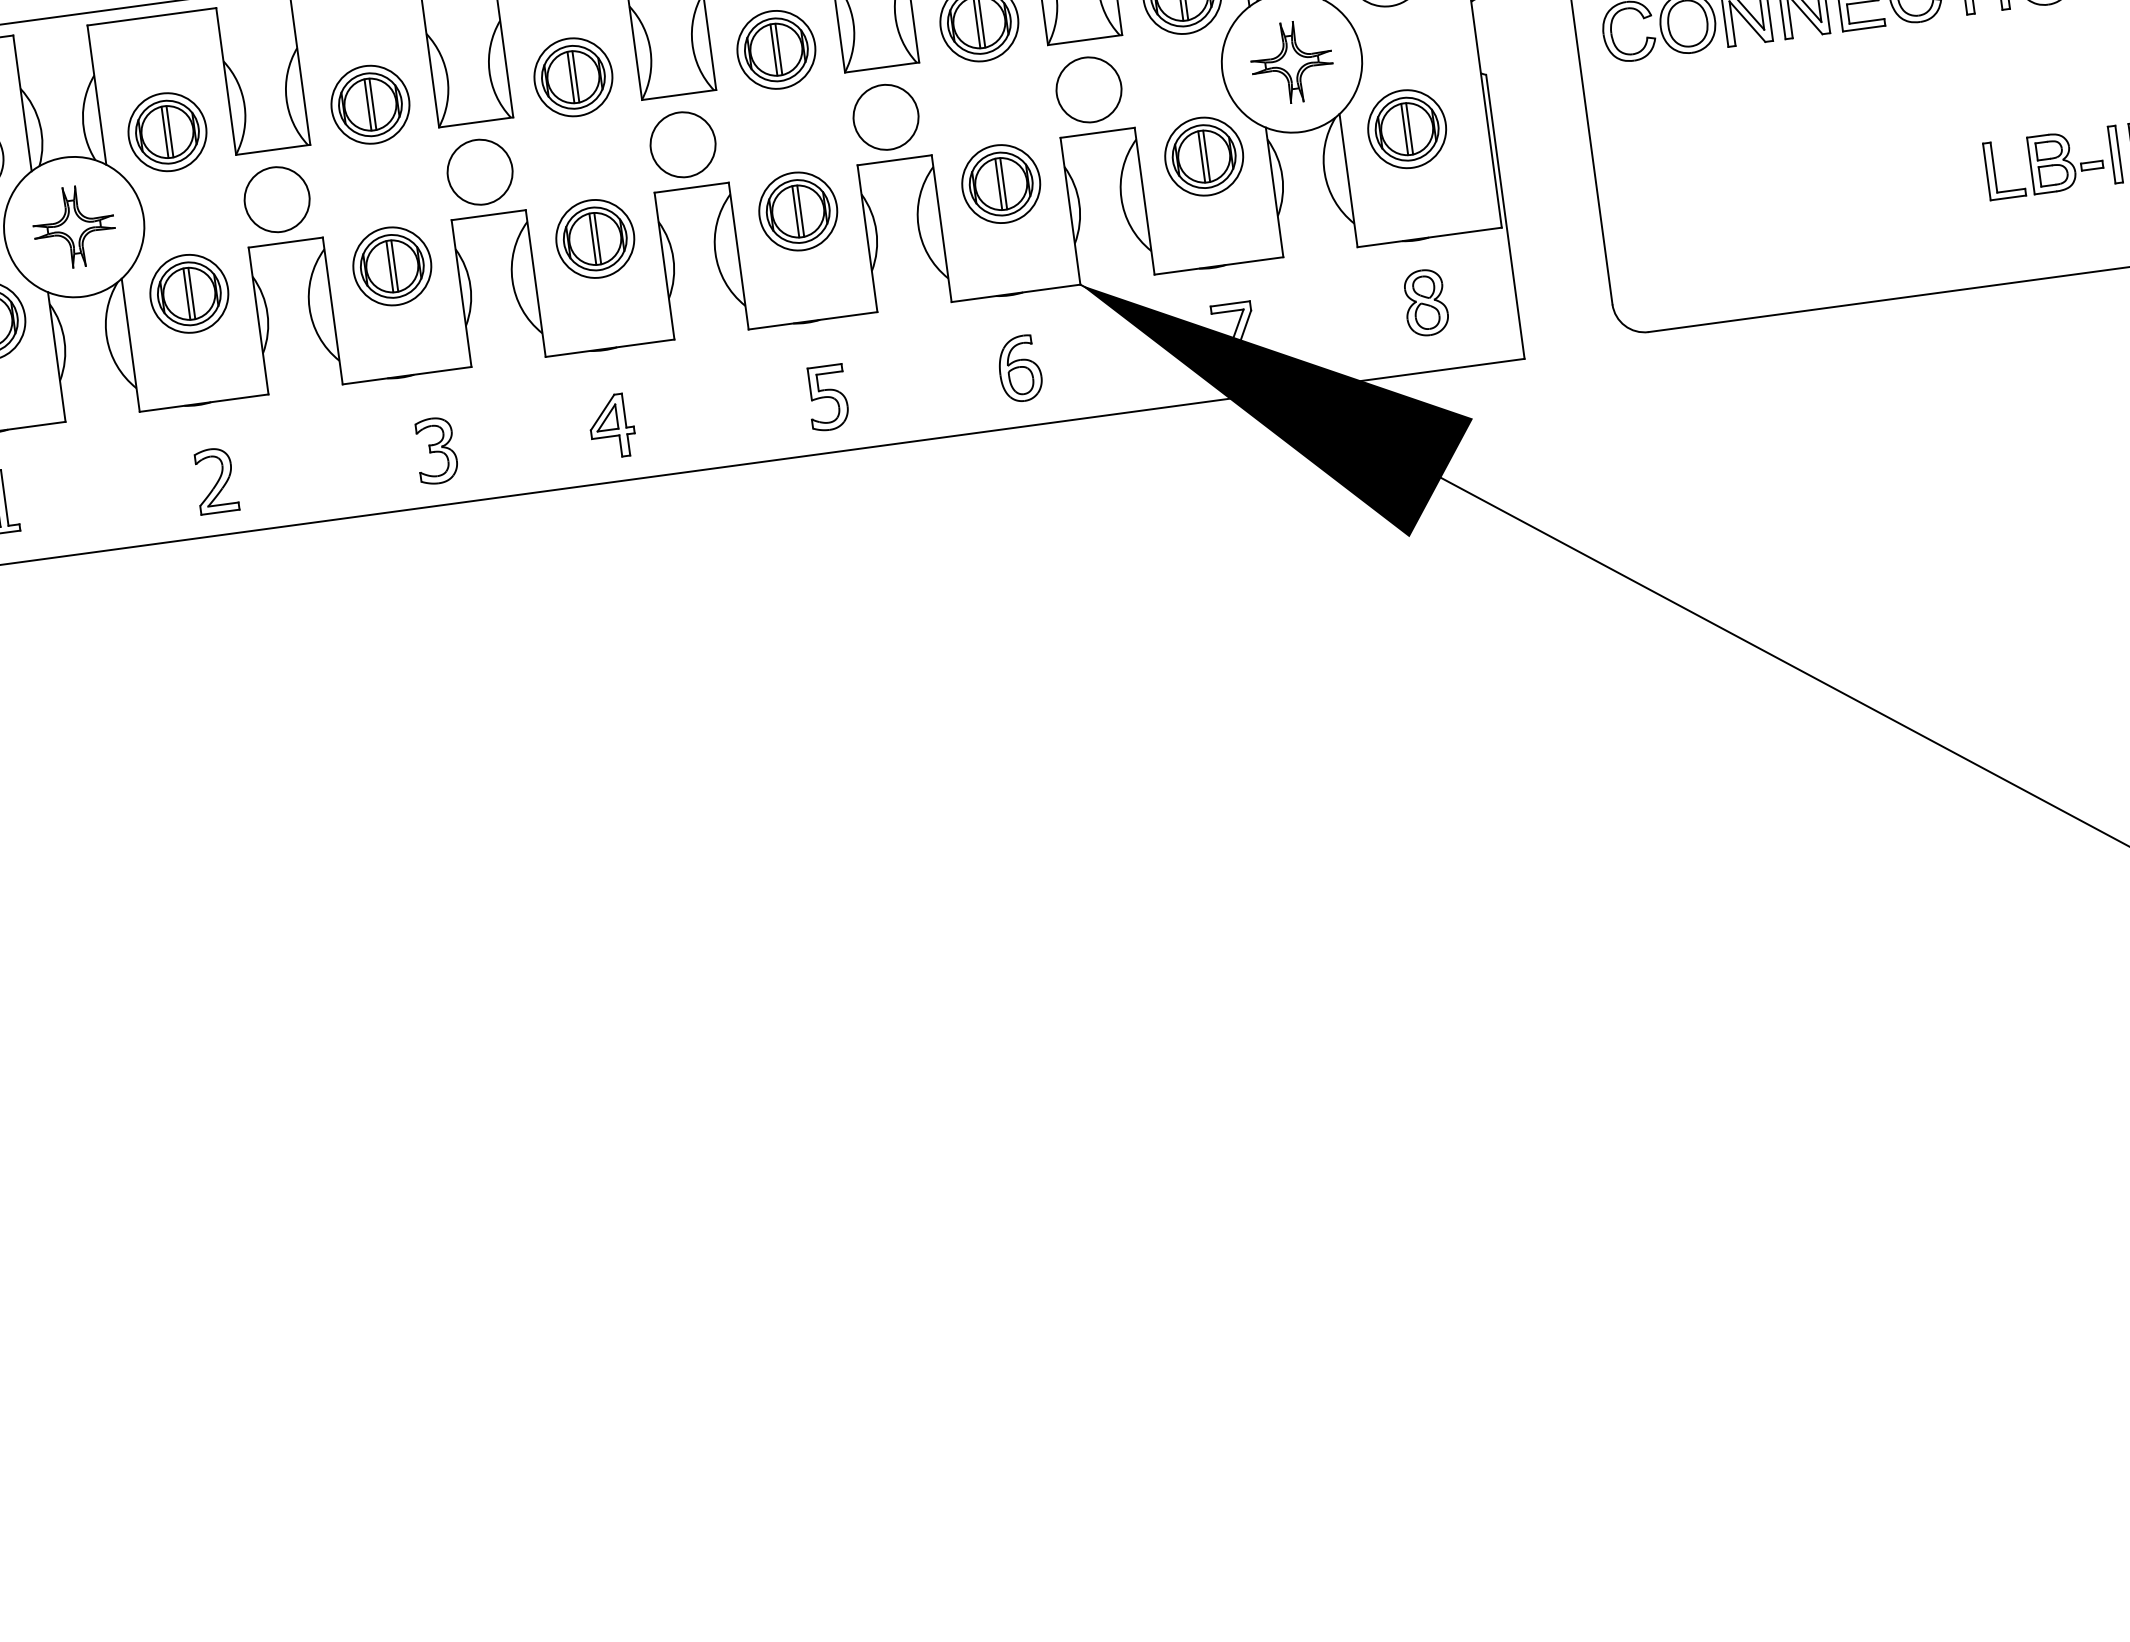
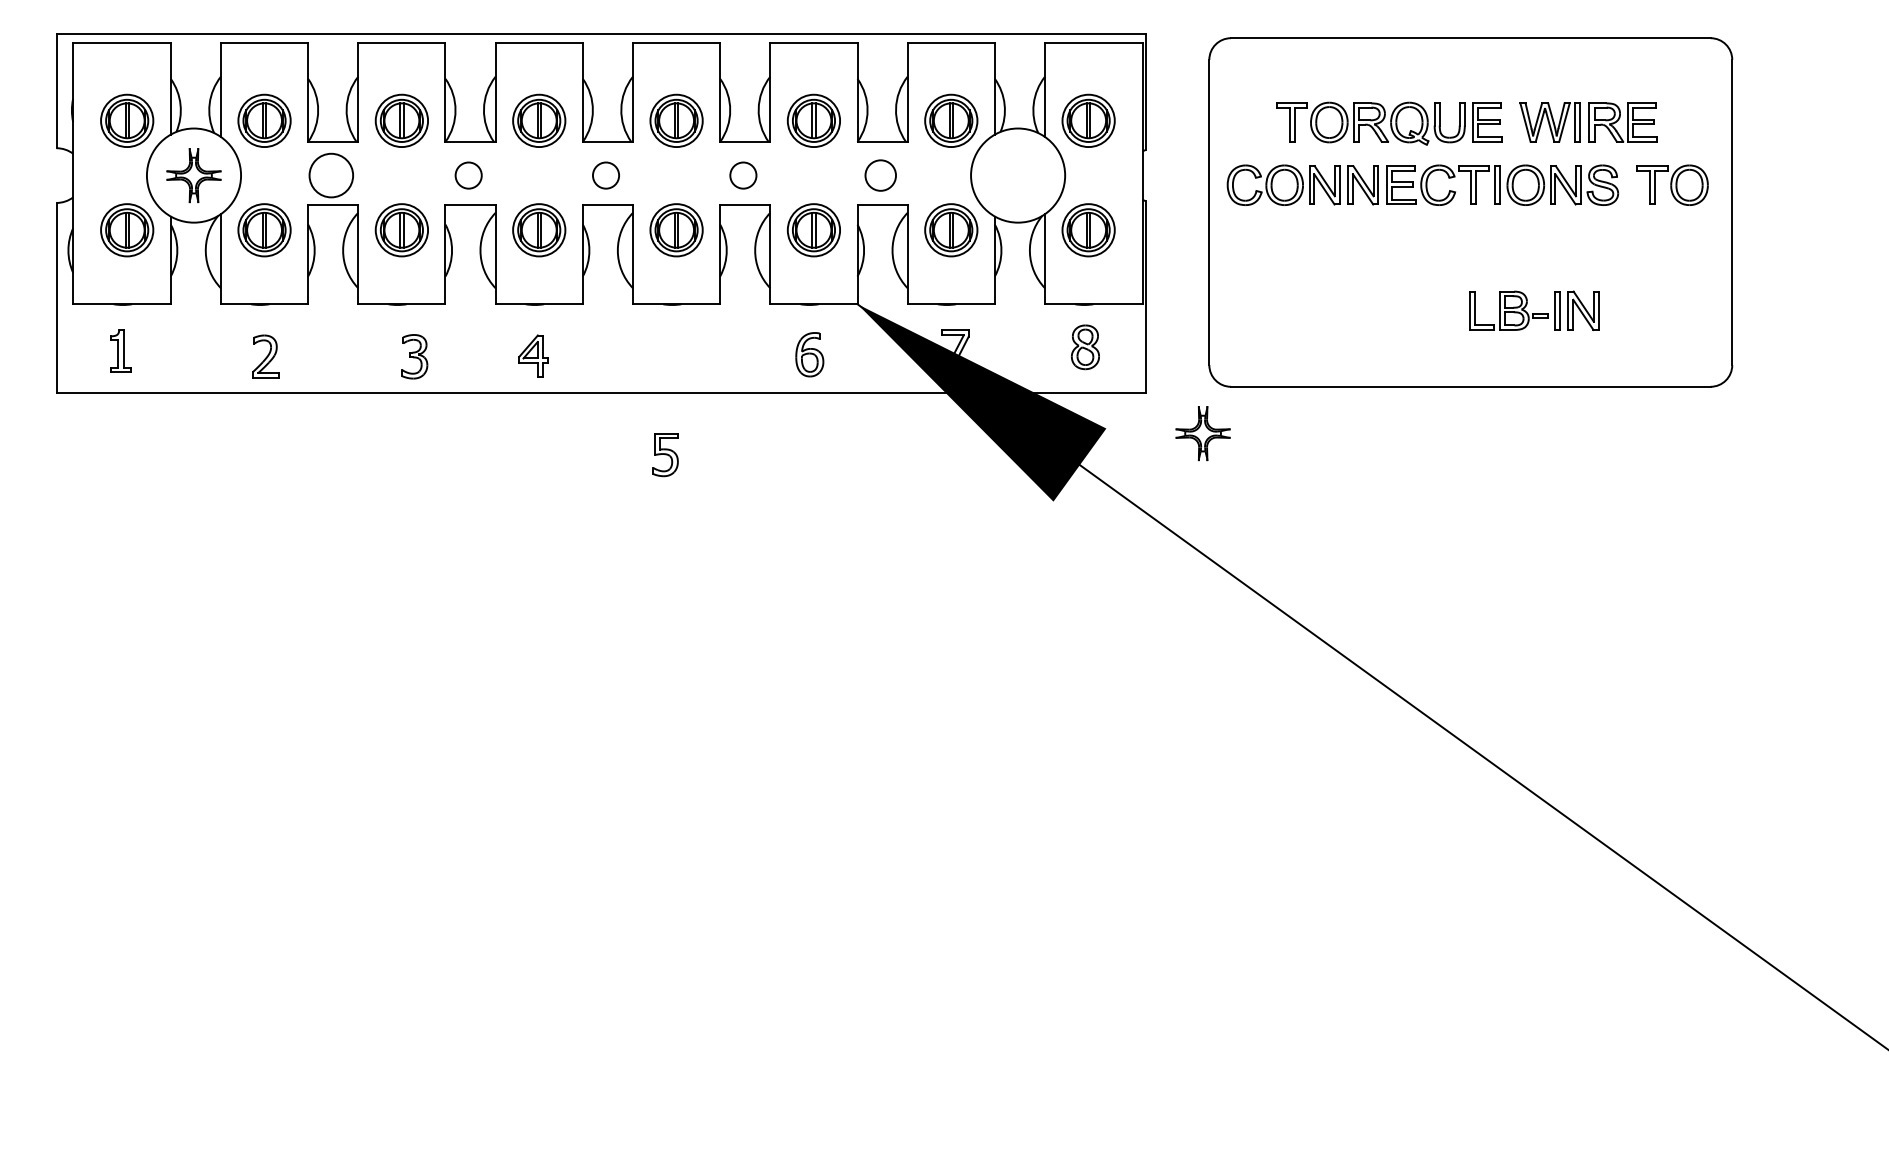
part: (1291, 62) -> (1202, 433), moved
circle: (1088, 89) -> (880, 175), size x0.7
circle: (886, 117) -> (743, 175), size x0.6
circle: (682, 144) -> (605, 175), size x0.6
circle: (479, 172) -> (468, 175), size x0.6
part: (827, 398) -> (665, 455), moved

